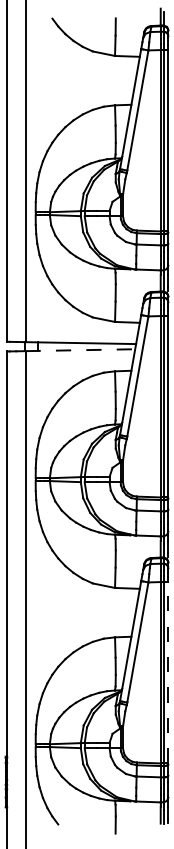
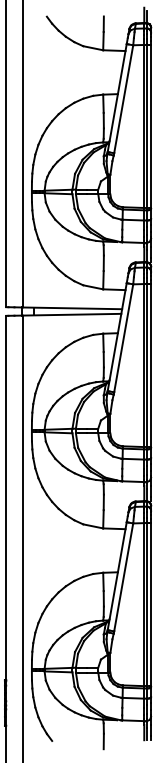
line: (80, 349) -> (72, 314), dashed -> solid
line: (168, 672) -> (151, 604), dashed -> solid

